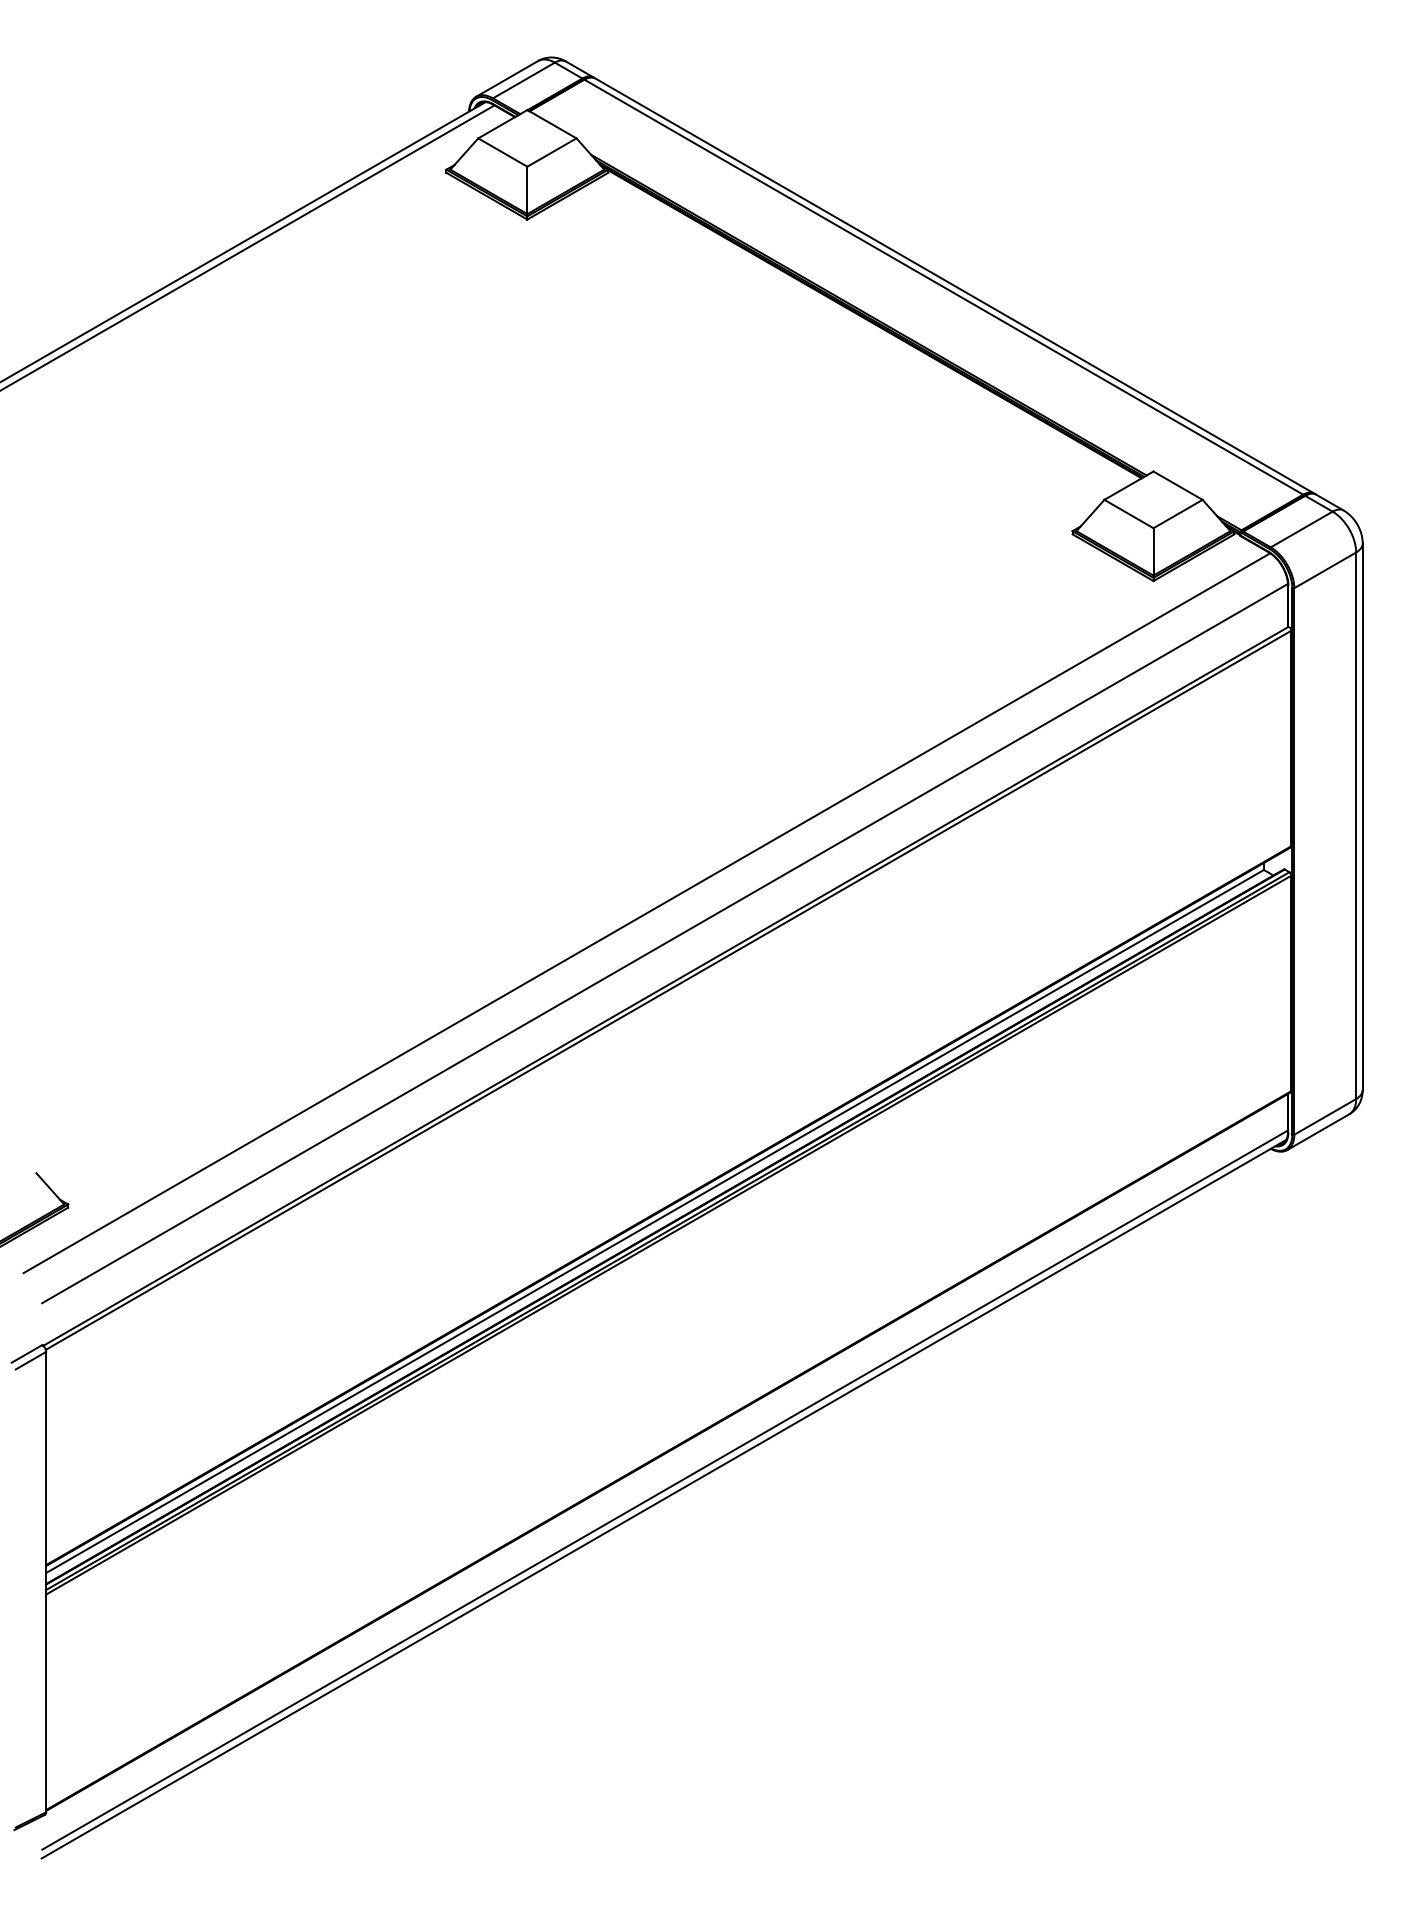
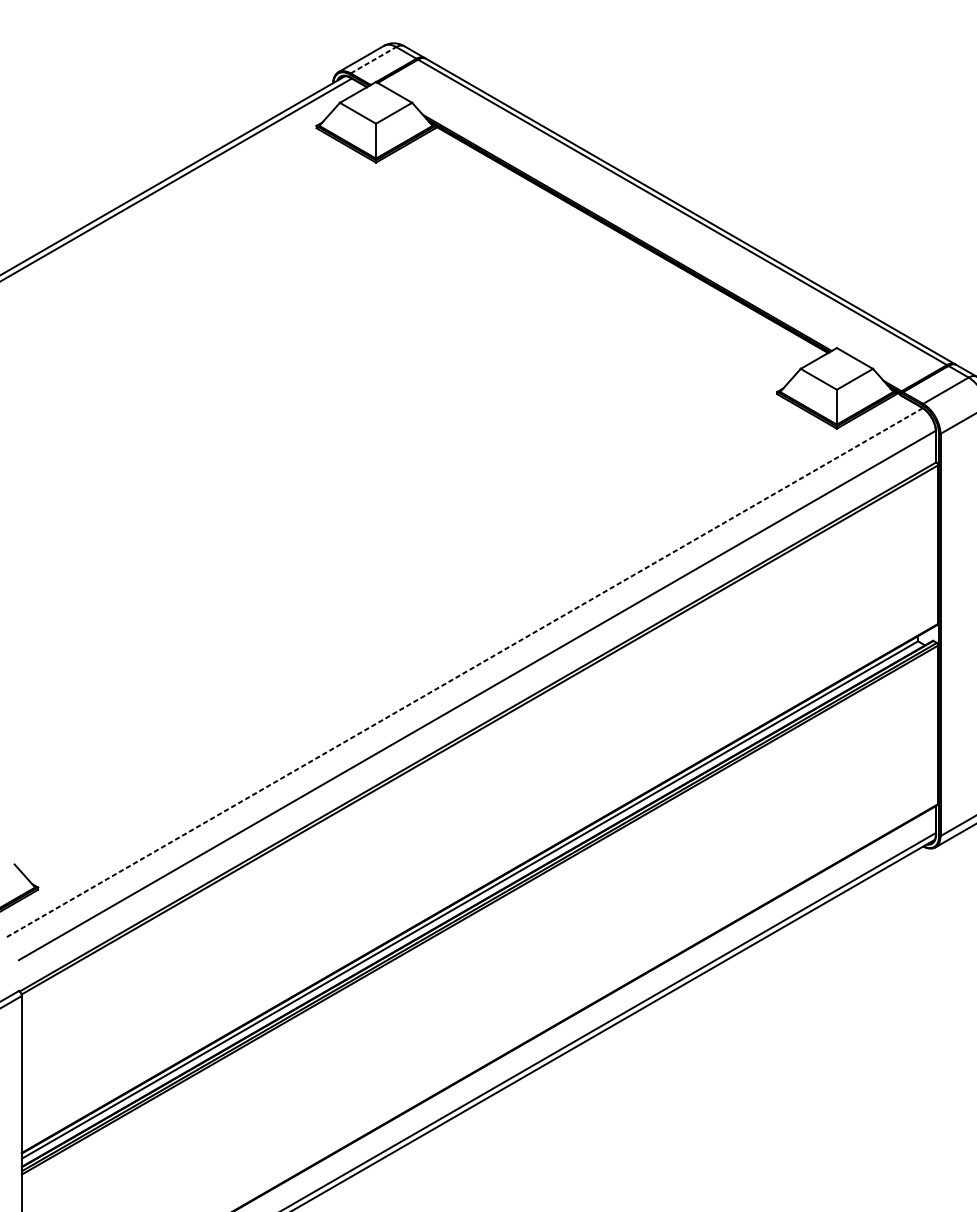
line: (523, 80) -> (373, 60), solid -> dashed
line: (646, 913) -> (463, 673), solid -> dashed

